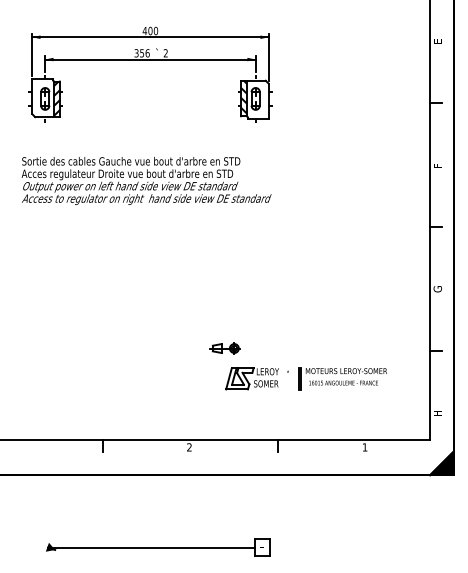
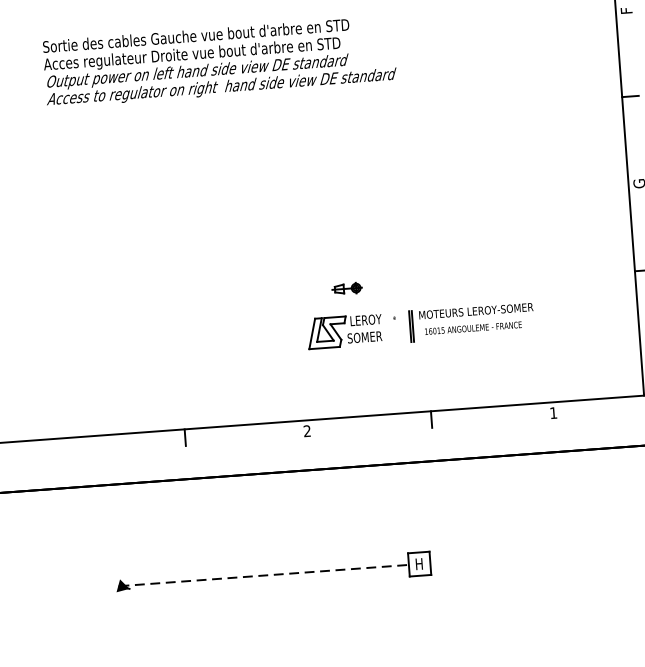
part: (224, 348) -> (346, 288), size x0.7
part: (305, 378) -> (419, 325), moved
line: (151, 547) -> (264, 575), solid -> dashed

